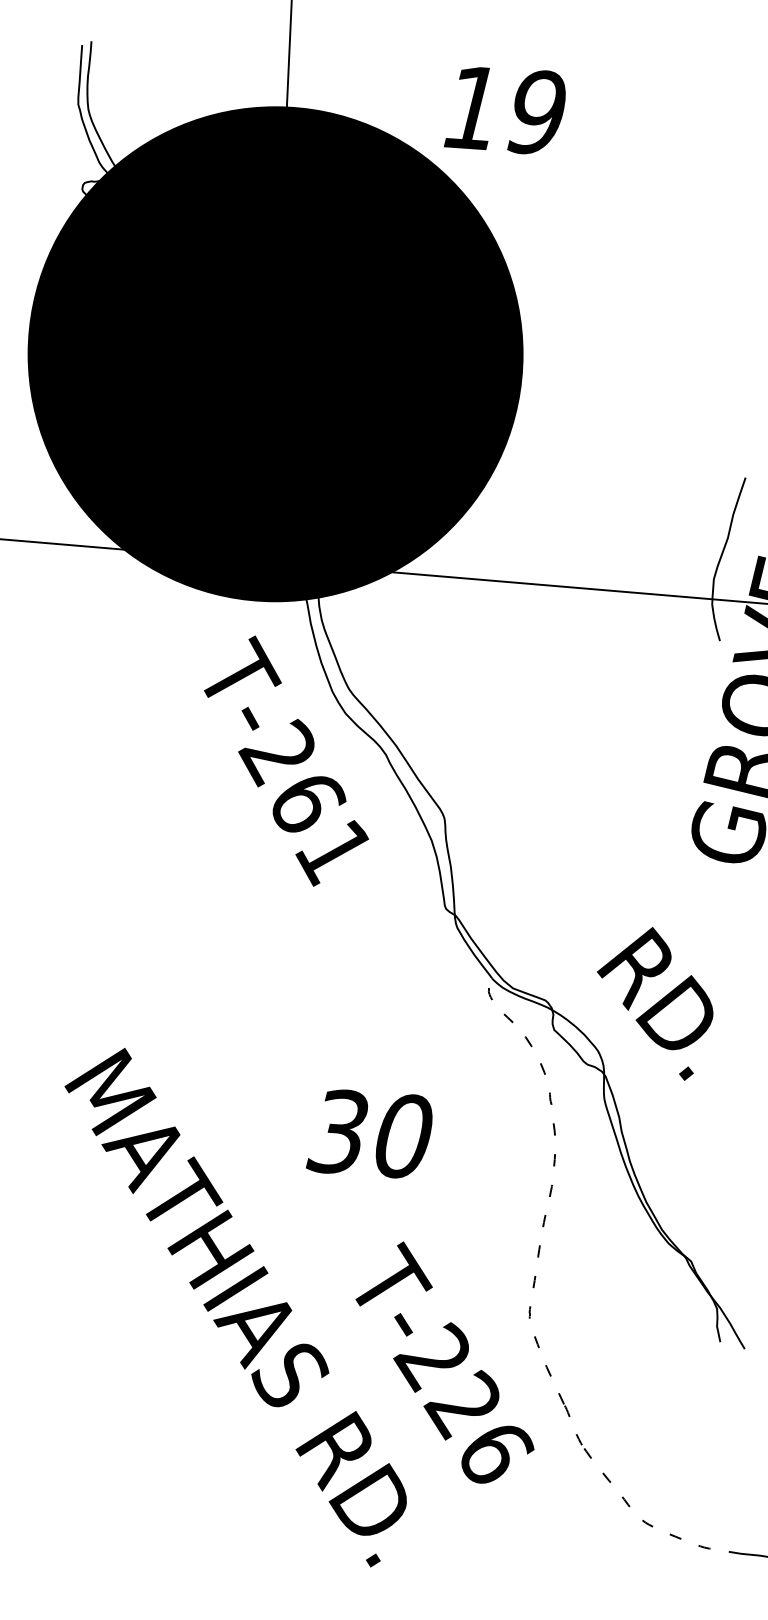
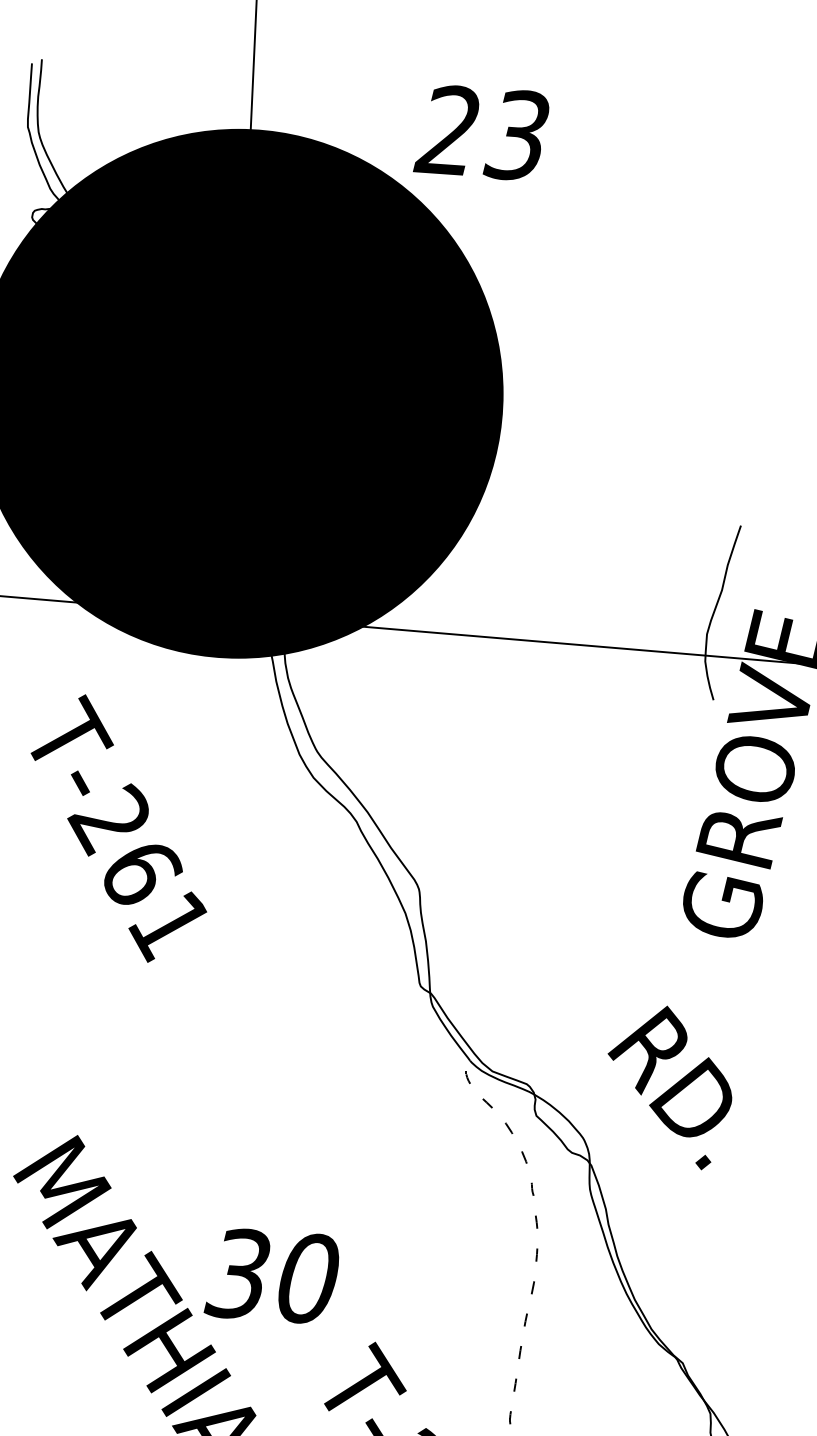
text: (502, 109) -> (481, 132), 19 -> 23
text: (286, 760) -> (118, 827), moved
text: (655, 1003) -> (670, 1087), moved
text: (369, 1133) -> (271, 1275), moved

